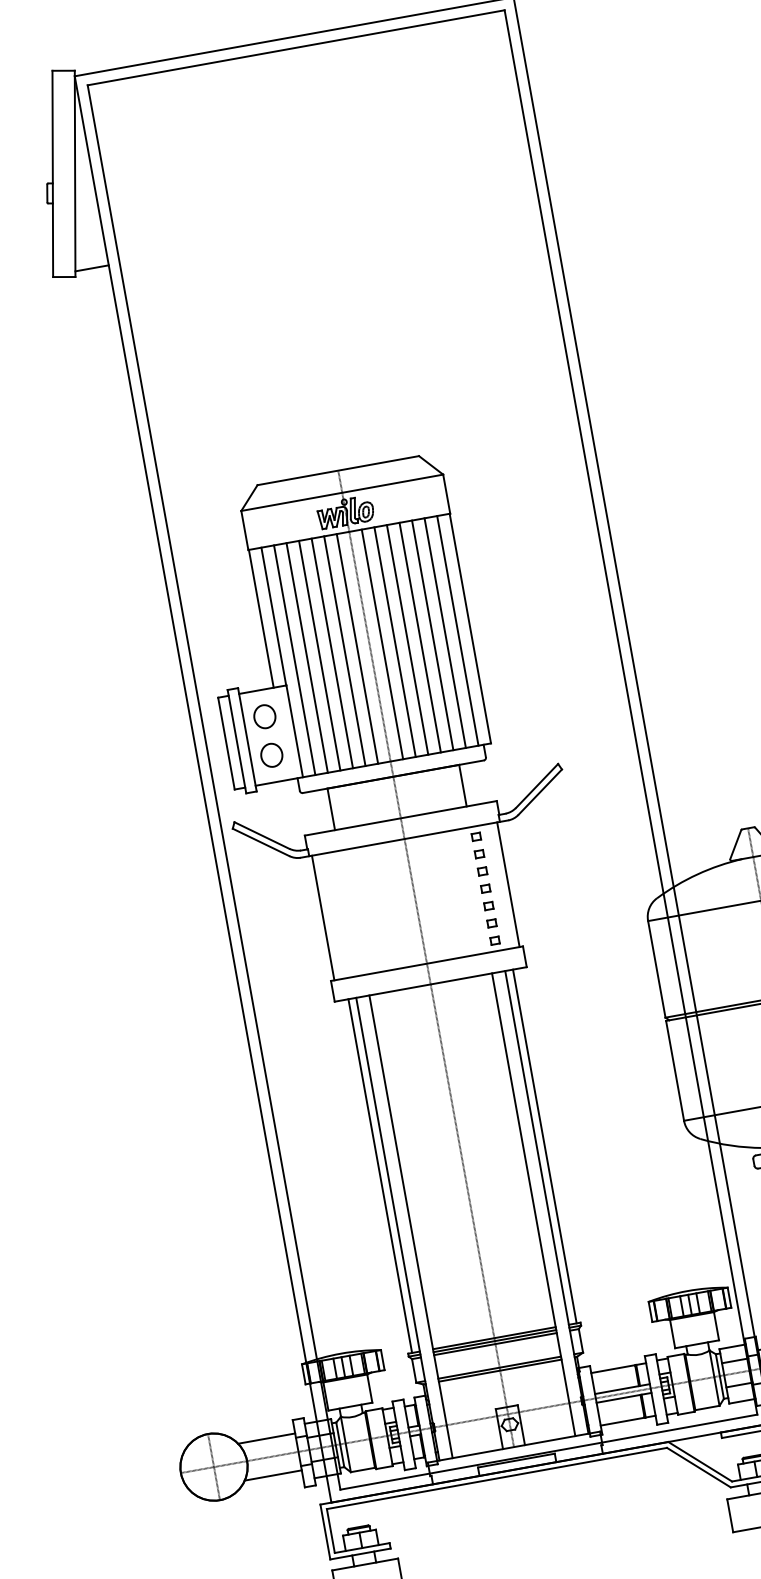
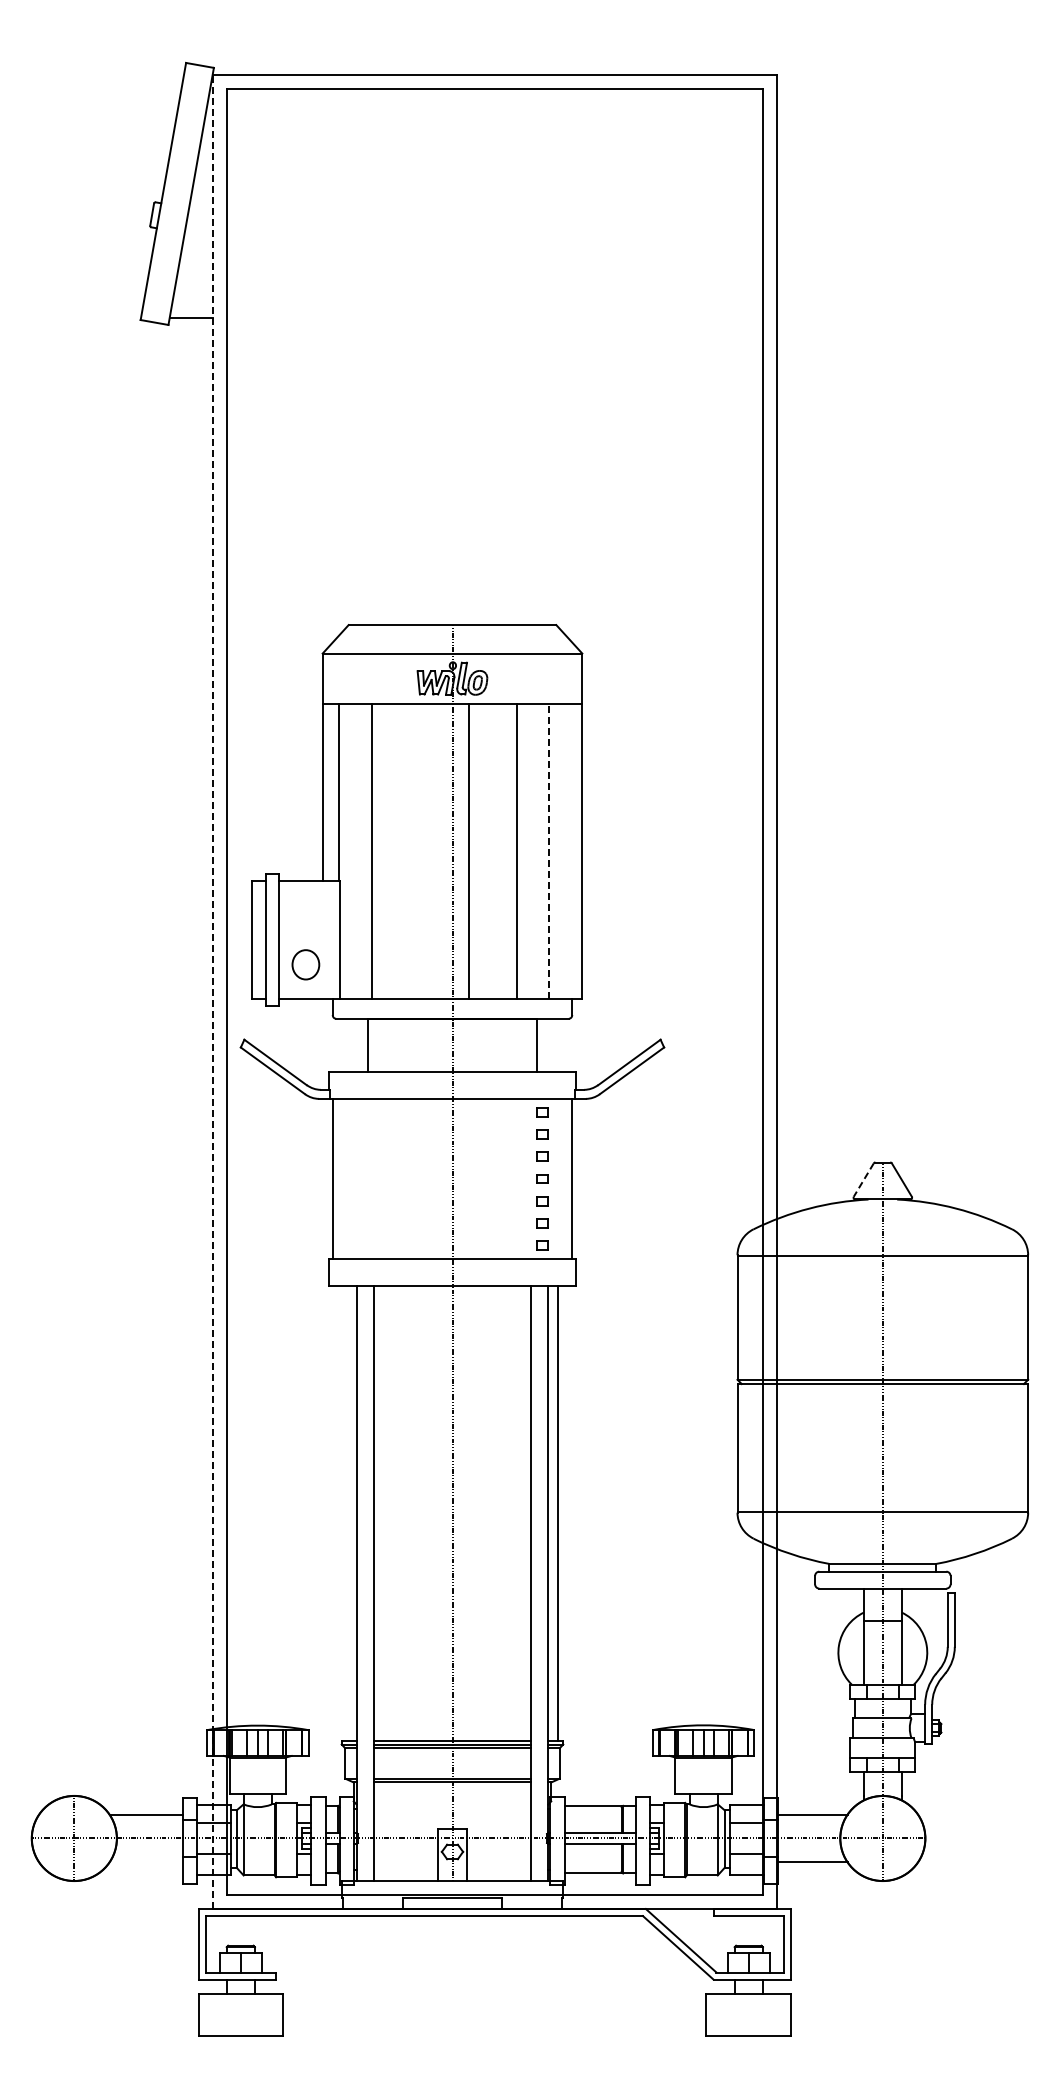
line: (457, 630) -> (565, 851), removed
line: (445, 633) -> (549, 851), solid -> dashed
line: (432, 635) -> (533, 851), removed
line: (407, 639) -> (500, 851), removed
line: (394, 642) -> (484, 851), removed
line: (357, 648) -> (436, 851), removed
line: (345, 651) -> (420, 851), removed
line: (332, 653) -> (404, 851), removed
line: (319, 655) -> (387, 851), removed
line: (294, 660) -> (355, 851), removed
part: (264, 716) -> (305, 914), removed
line: (202, 789) -> (212, 991), solid -> dashed
line: (735, 845) -> (863, 1180), solid -> dashed
line: (380, 1175) -> (346, 1512), removed
line: (273, 1475) -> (146, 1862), removed

